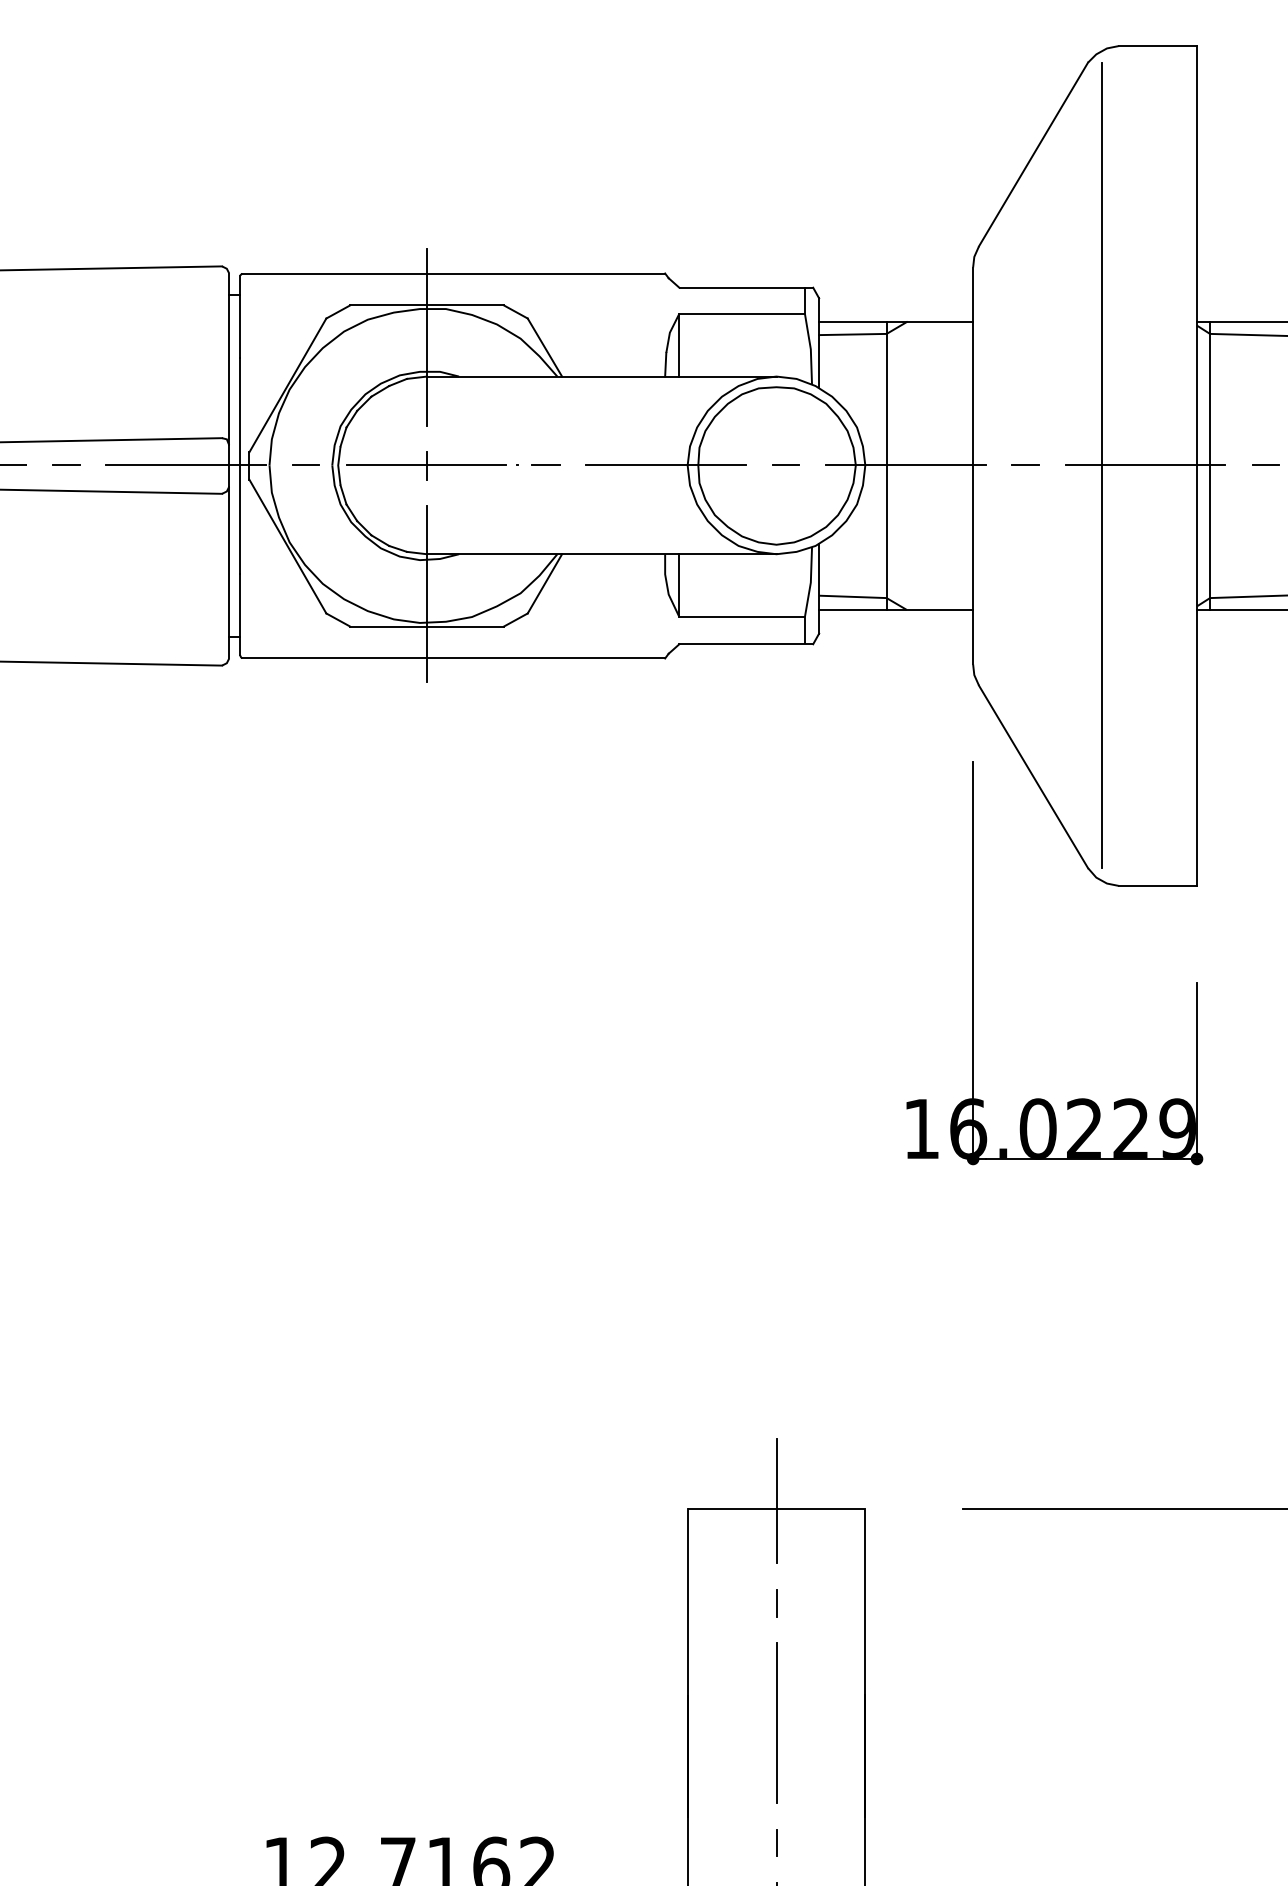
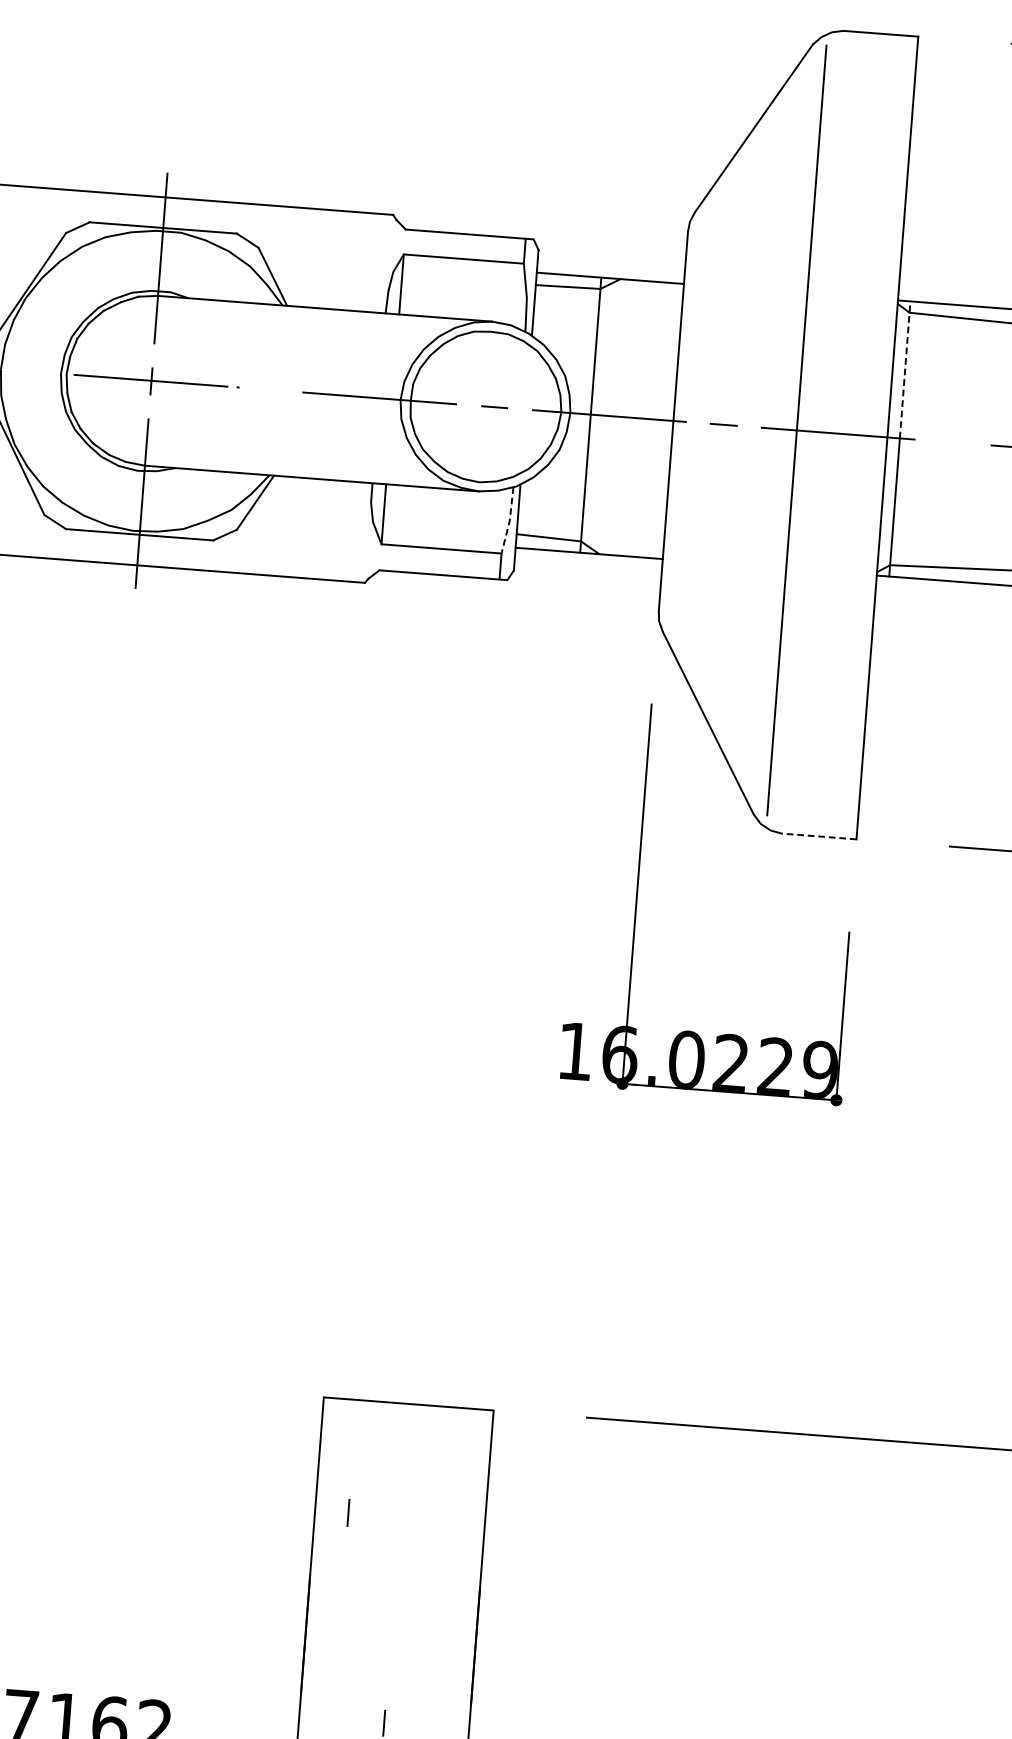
line: (1210, 393) -> (905, 369), solid -> dashed
line: (545, 464) -> (264, 388), removed
line: (306, 465) -> (36, 372), removed
line: (1265, 465) -> (952, 442), removed
line: (810, 582) -> (509, 520), solid -> dashed
line: (1157, 885) -> (818, 836), solid -> dashed
line: (776, 1501) -> (409, 1396), removed
line: (776, 1603) -> (348, 1513), moved
line: (776, 1722) -> (393, 1608), removed

